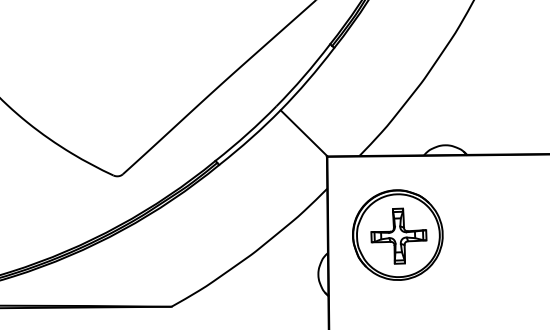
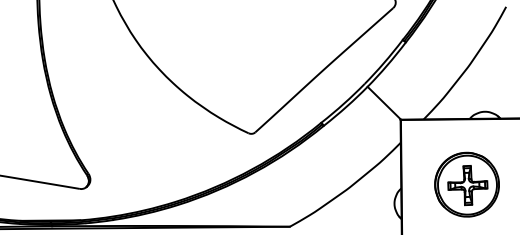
part: (397, 234) -> (466, 184), moved

